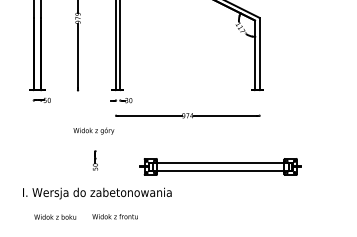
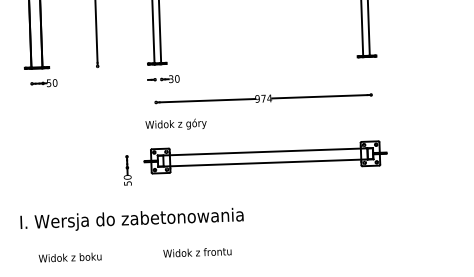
text: (93, 130) -> (175, 123), moved
part: (220, 166) -> (265, 156), moved
text: (114, 216) -> (196, 252), moved

